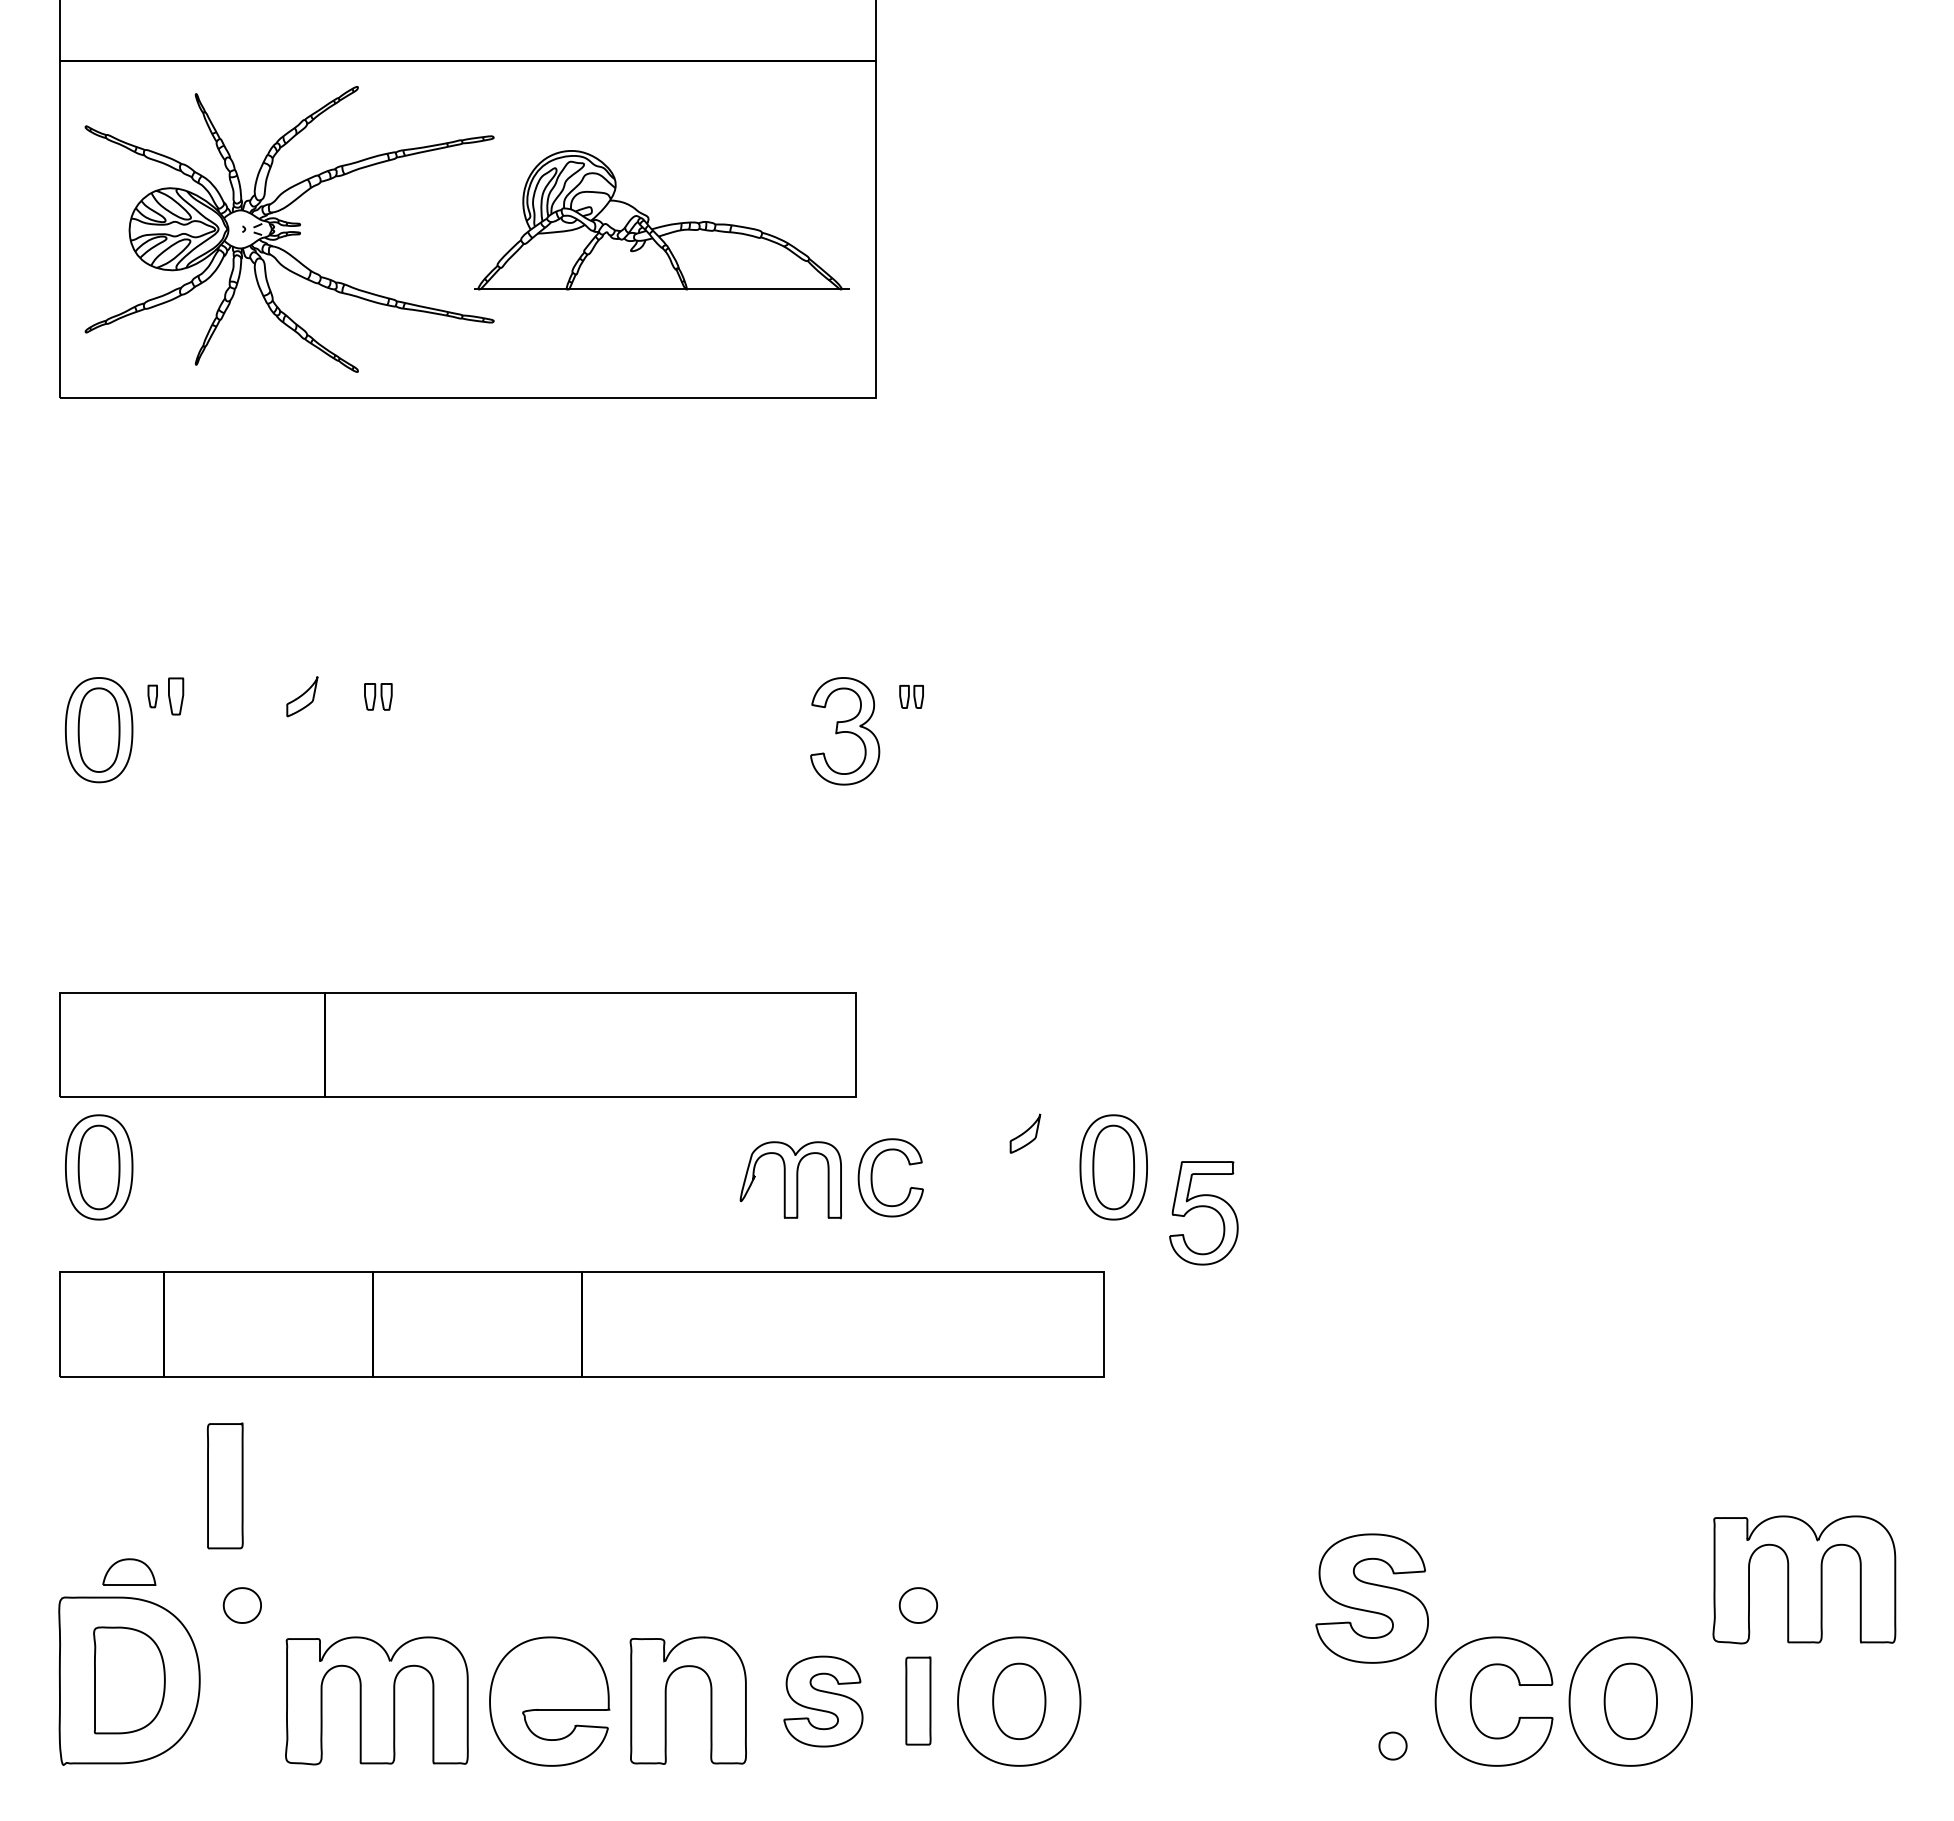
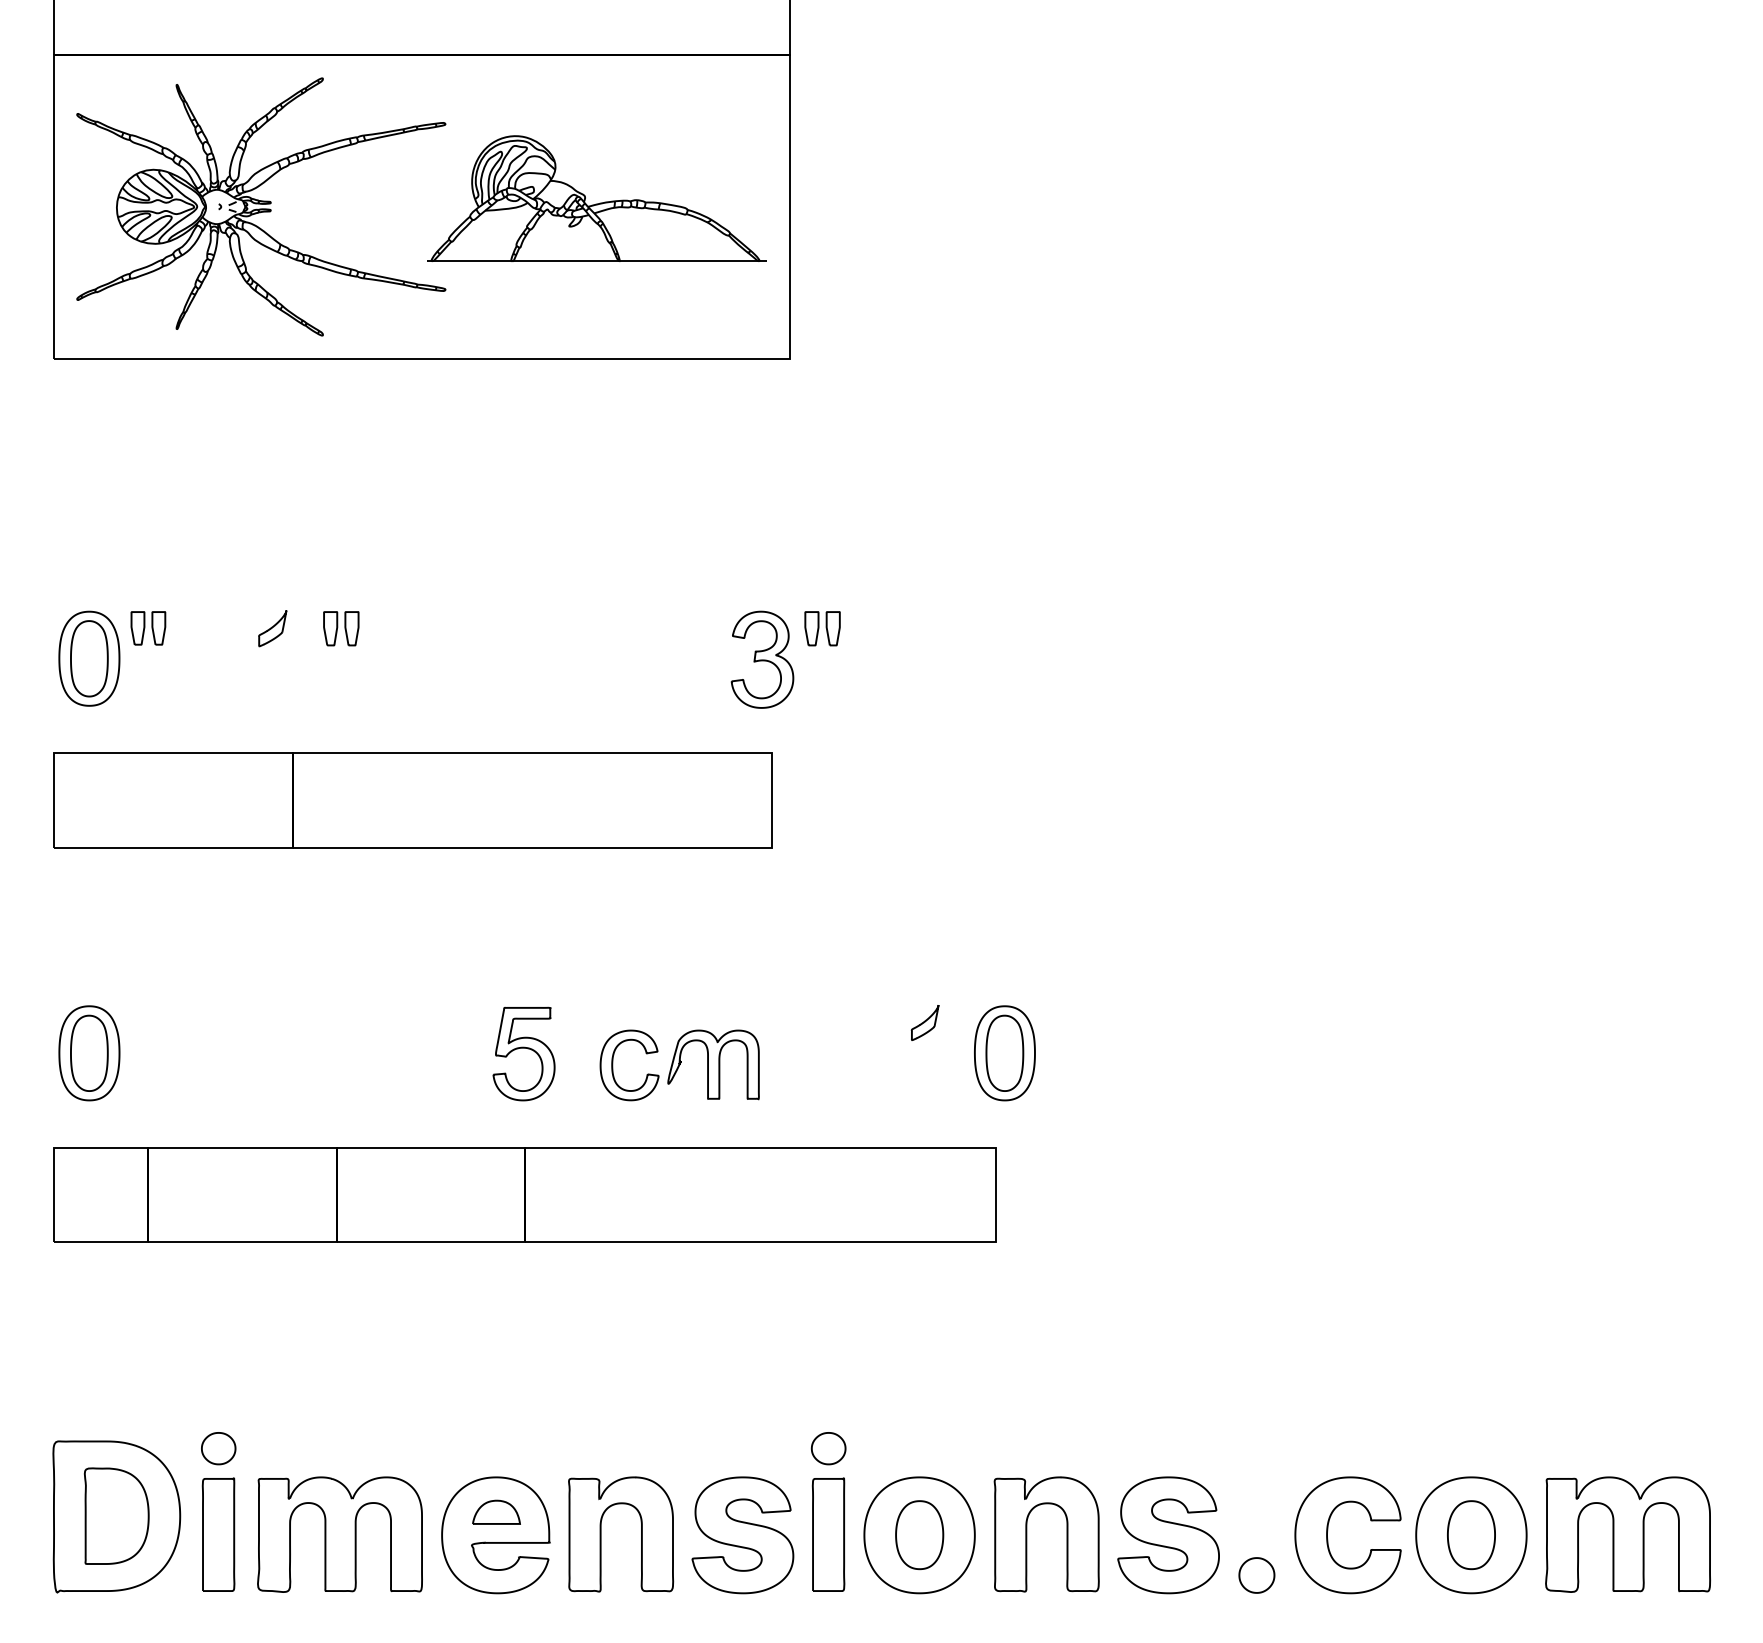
part: (152, 696) -> (137, 628), size x1.67
part: (378, 696) -> (341, 628), size x1.43
part: (911, 696) -> (822, 628), size x1.67
part: (457, 1044) -> (412, 799), moved
part: (872, 1177) -> (613, 1065), moved
part: (1203, 1213) -> (523, 1054), moved
part: (224, 1485) -> (217, 1534), moved
part: (129, 1571) -> (496, 1511), moved
part: (1804, 1579) -> (1628, 1534), moved
part: (1371, 1598) -> (1167, 1535), moved
part: (918, 1700) -> (828, 1534), size x1.43
part: (1138, 1700) -> (1027, 1534), added
part: (823, 1701) -> (742, 1535), size x1.43
part: (1392, 1745) -> (1256, 1574), size x1.43

